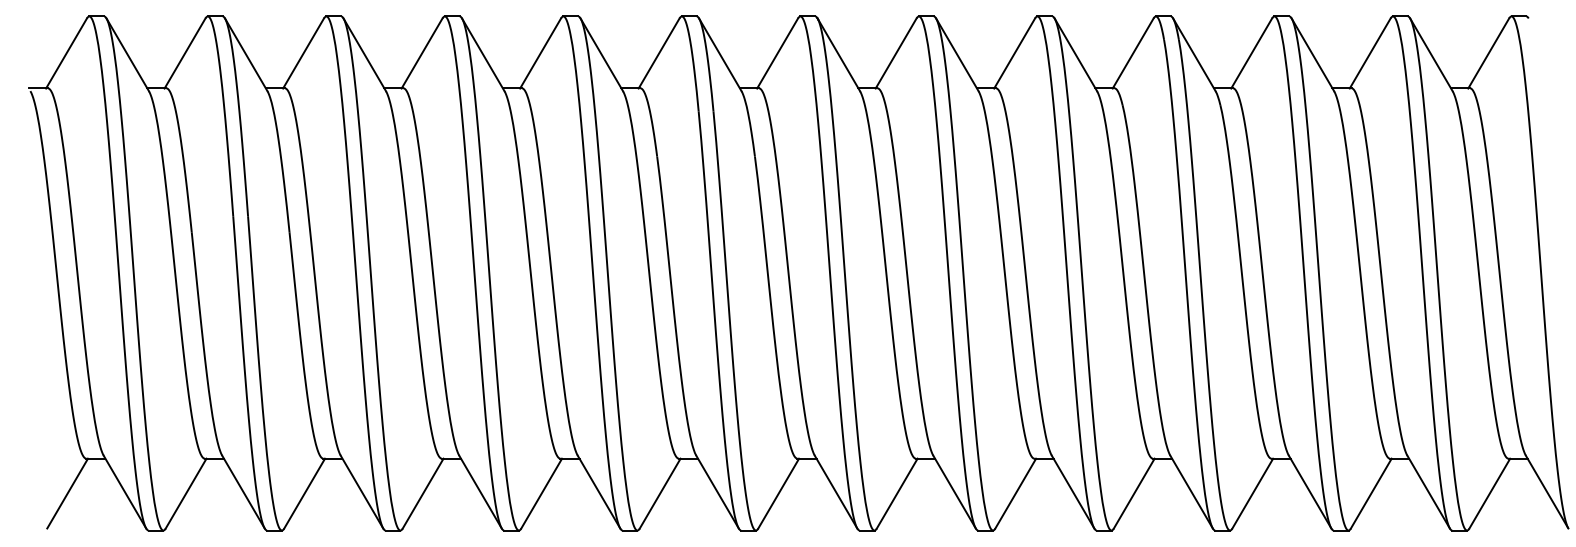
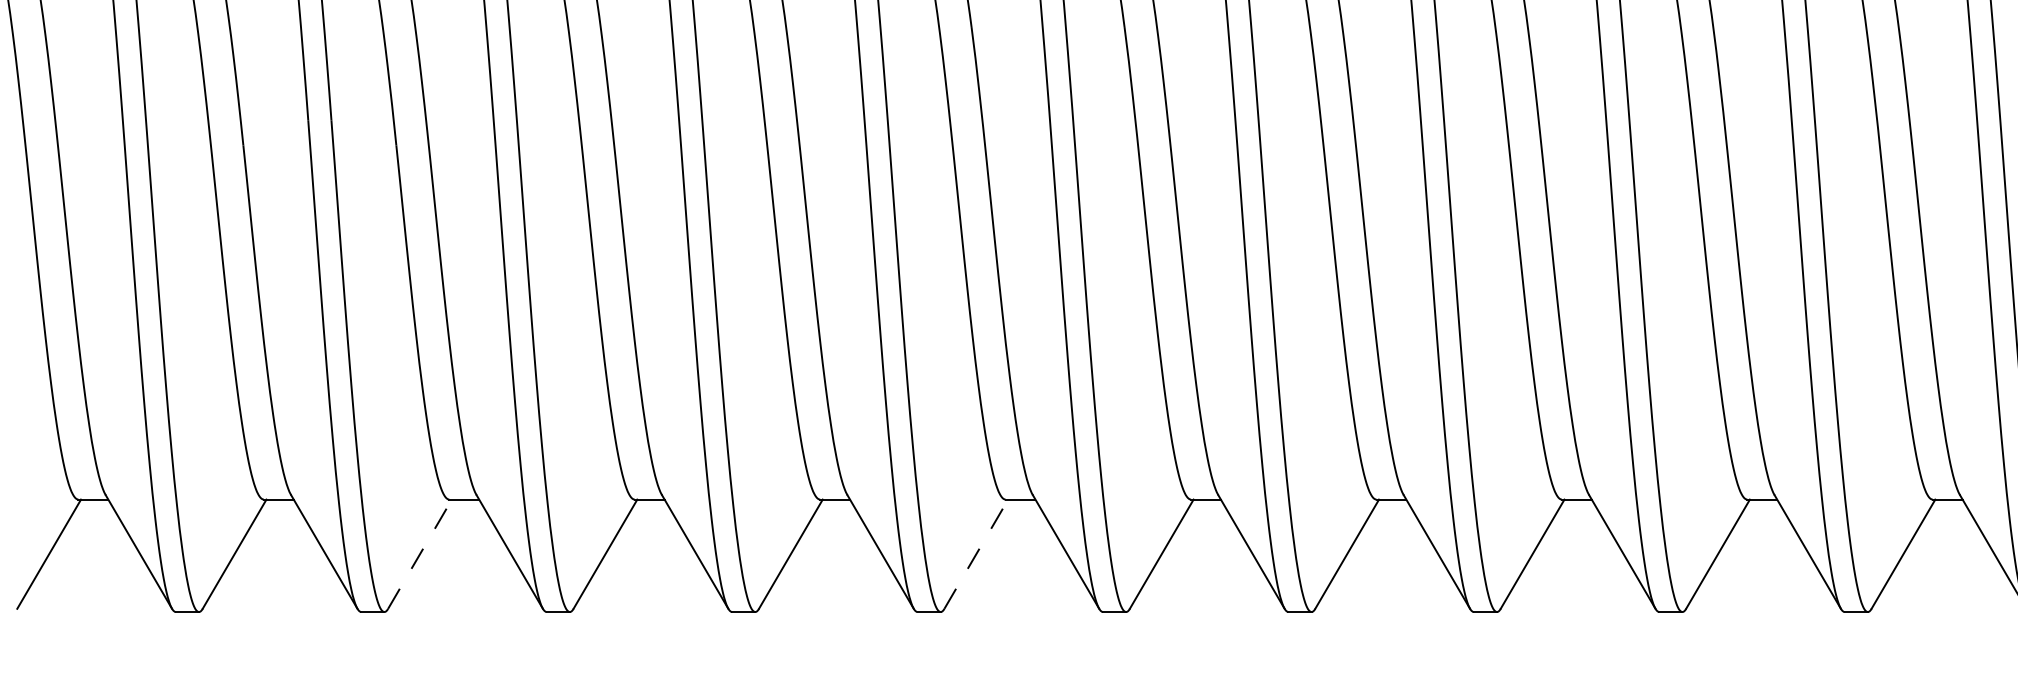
line: (304, 493) -> (419, 554), solid -> dashed
line: (660, 493) -> (976, 554), solid -> dashed

